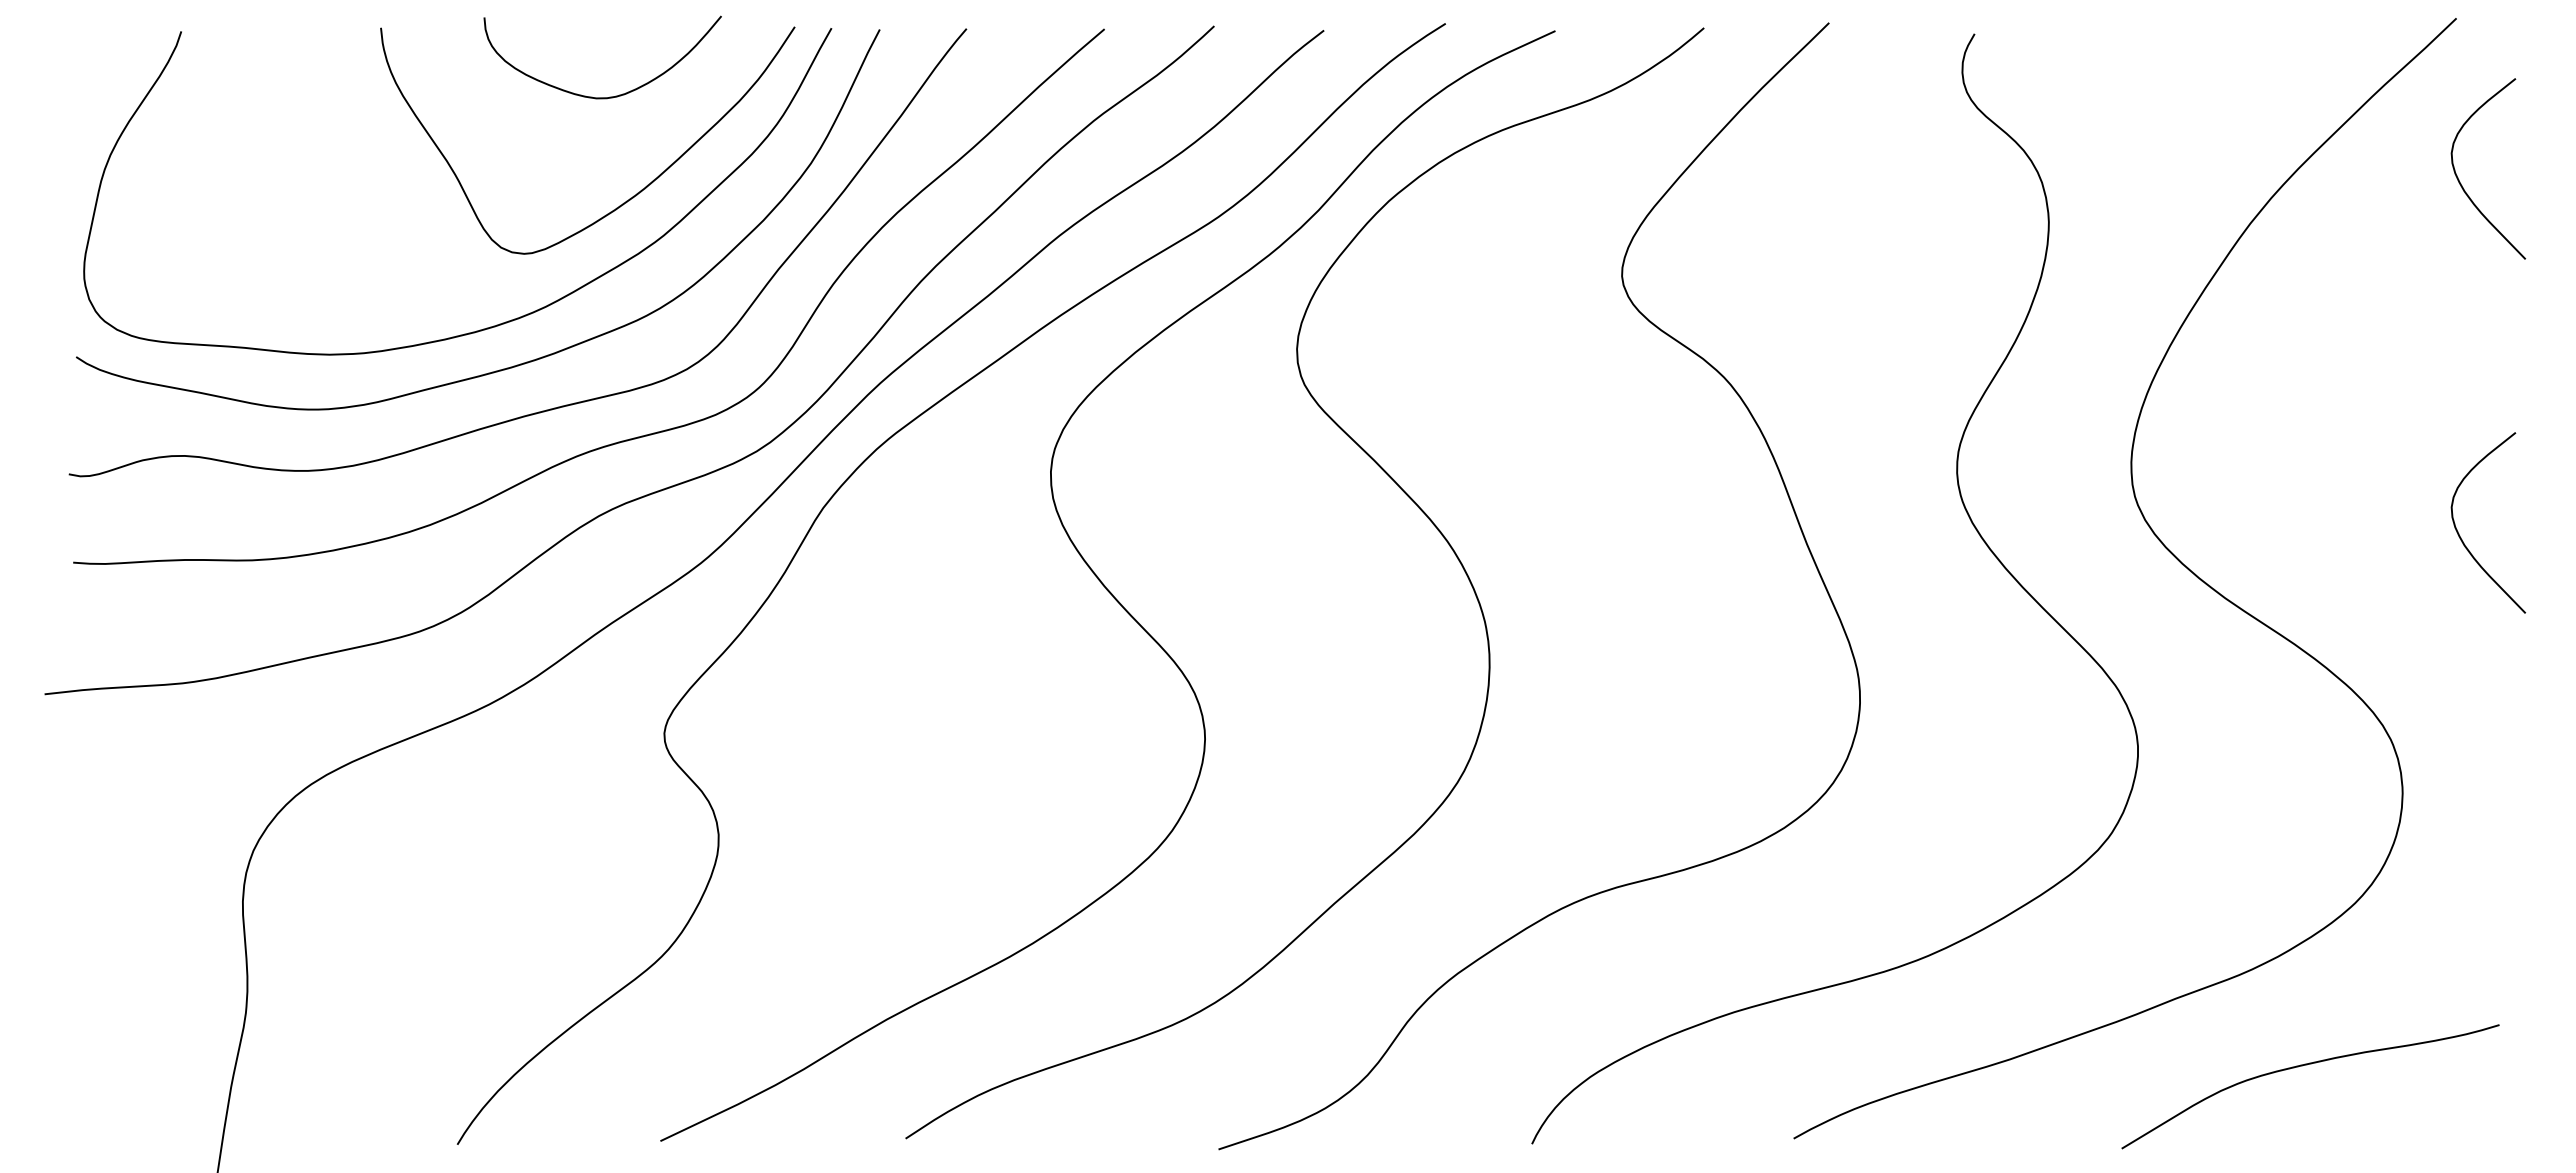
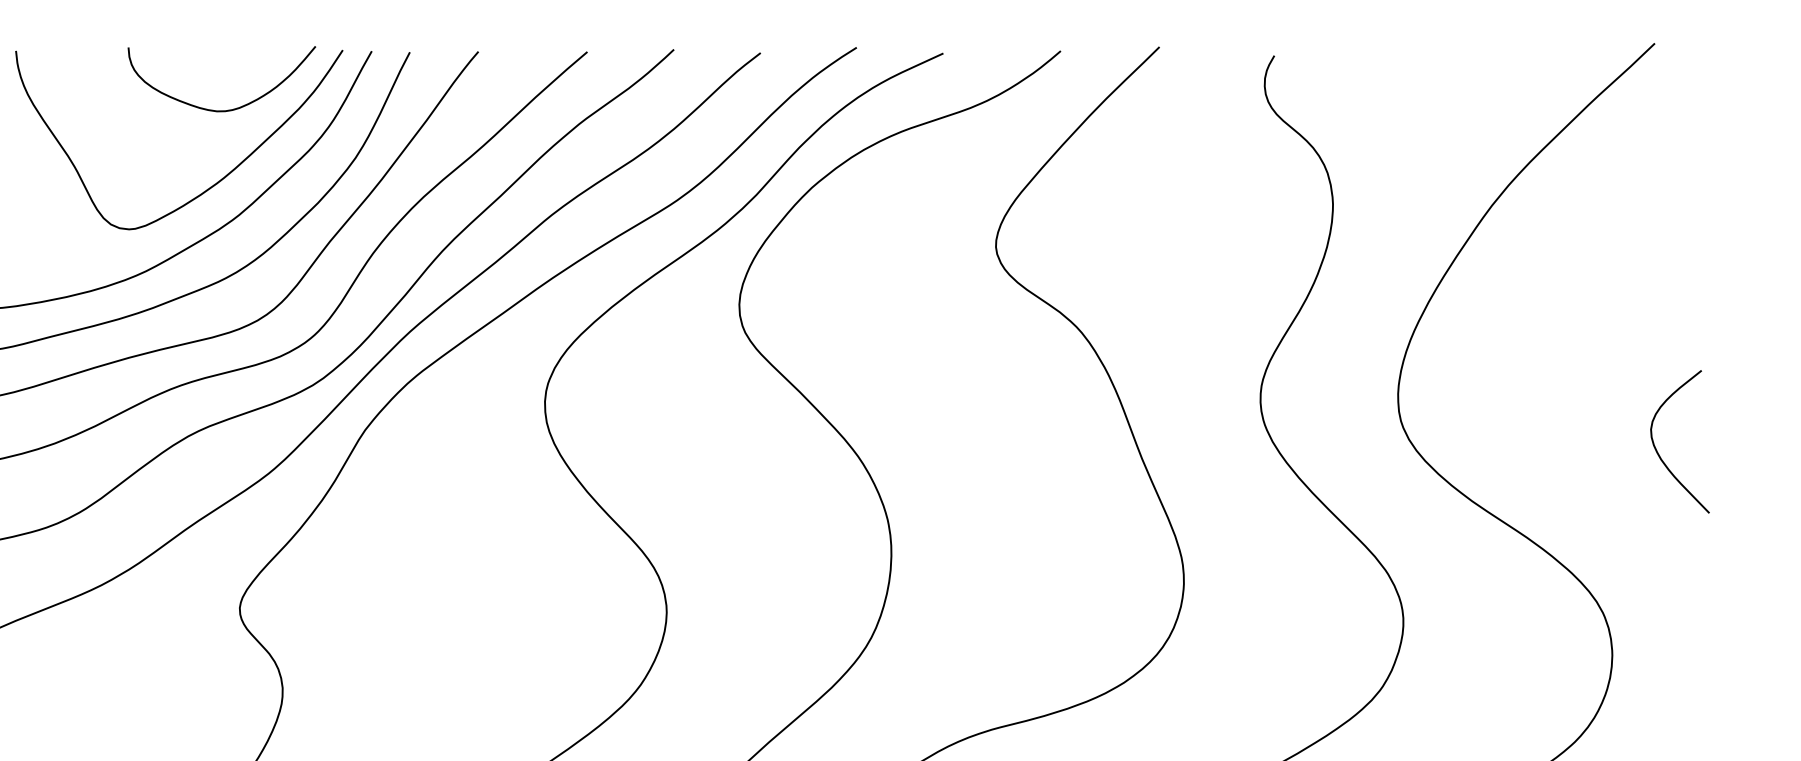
curve: (609, 96) -> (227, 109), moved
curve: (2460, 181) -> (1658, 172), removed

